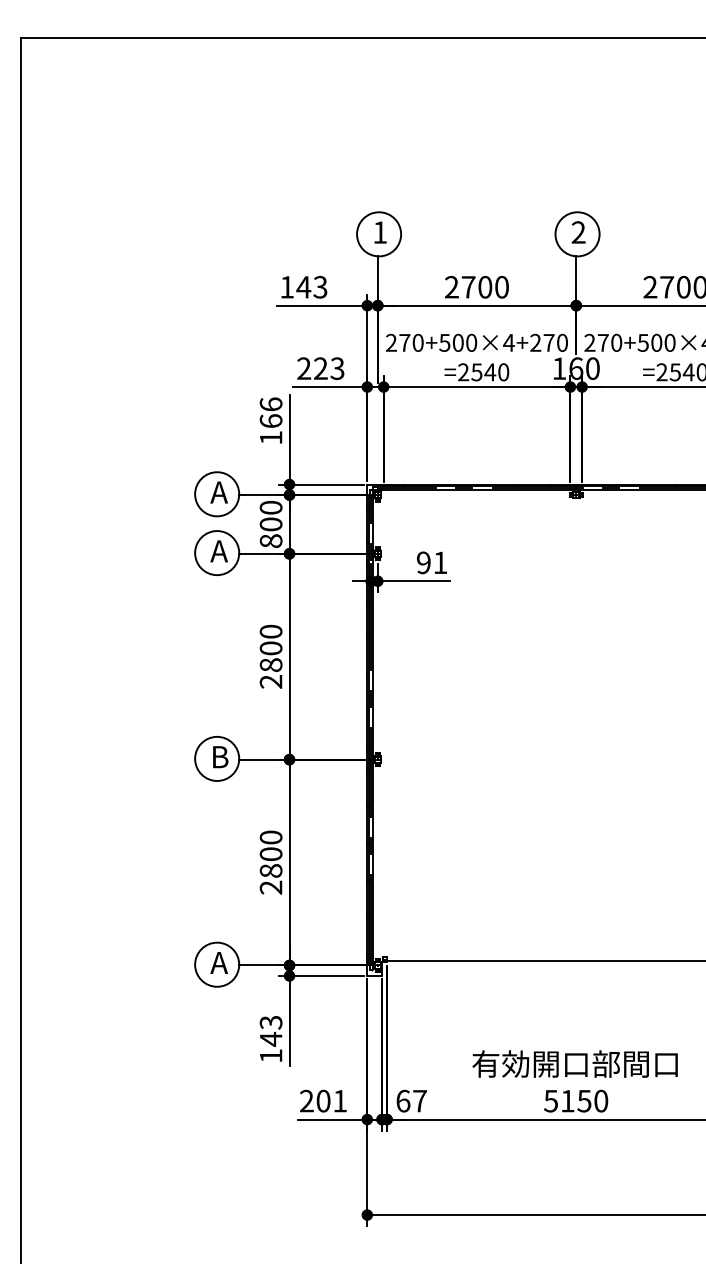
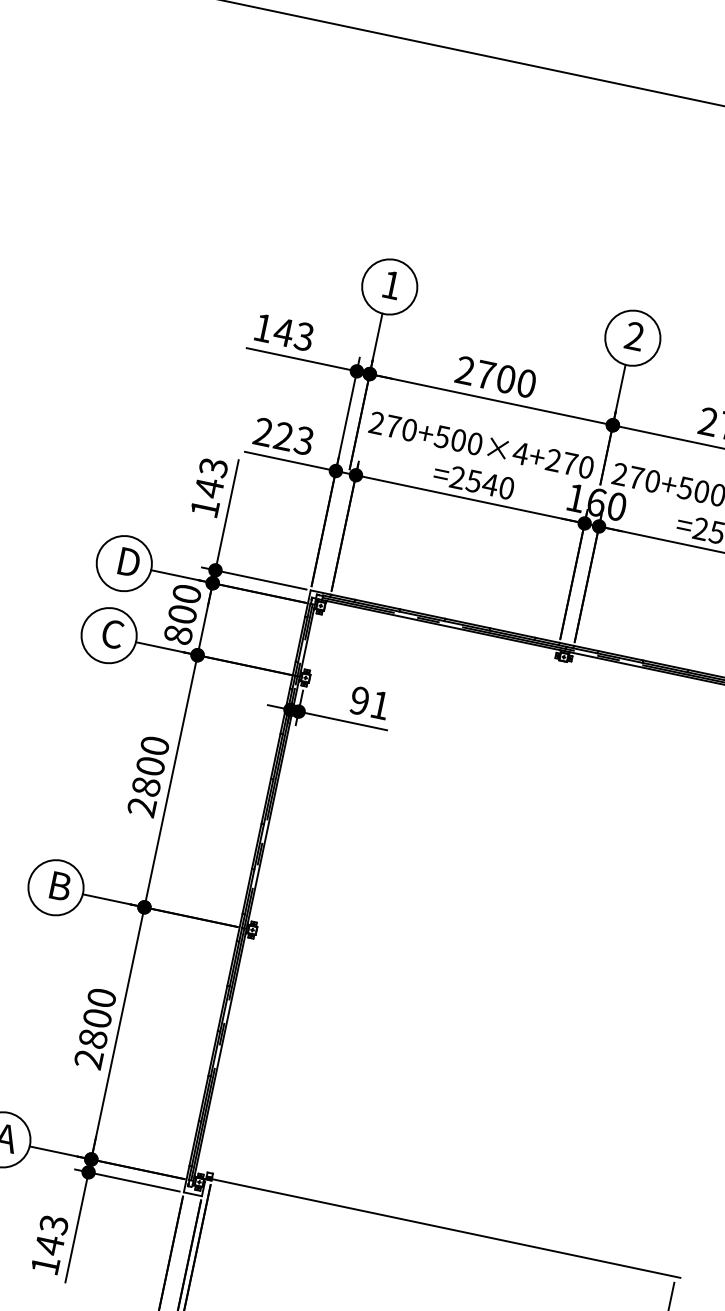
text: (270, 412) -> (210, 477), 166 -> 143
text: (219, 492) -> (127, 562), A -> D
text: (218, 551) -> (111, 634), A -> C

